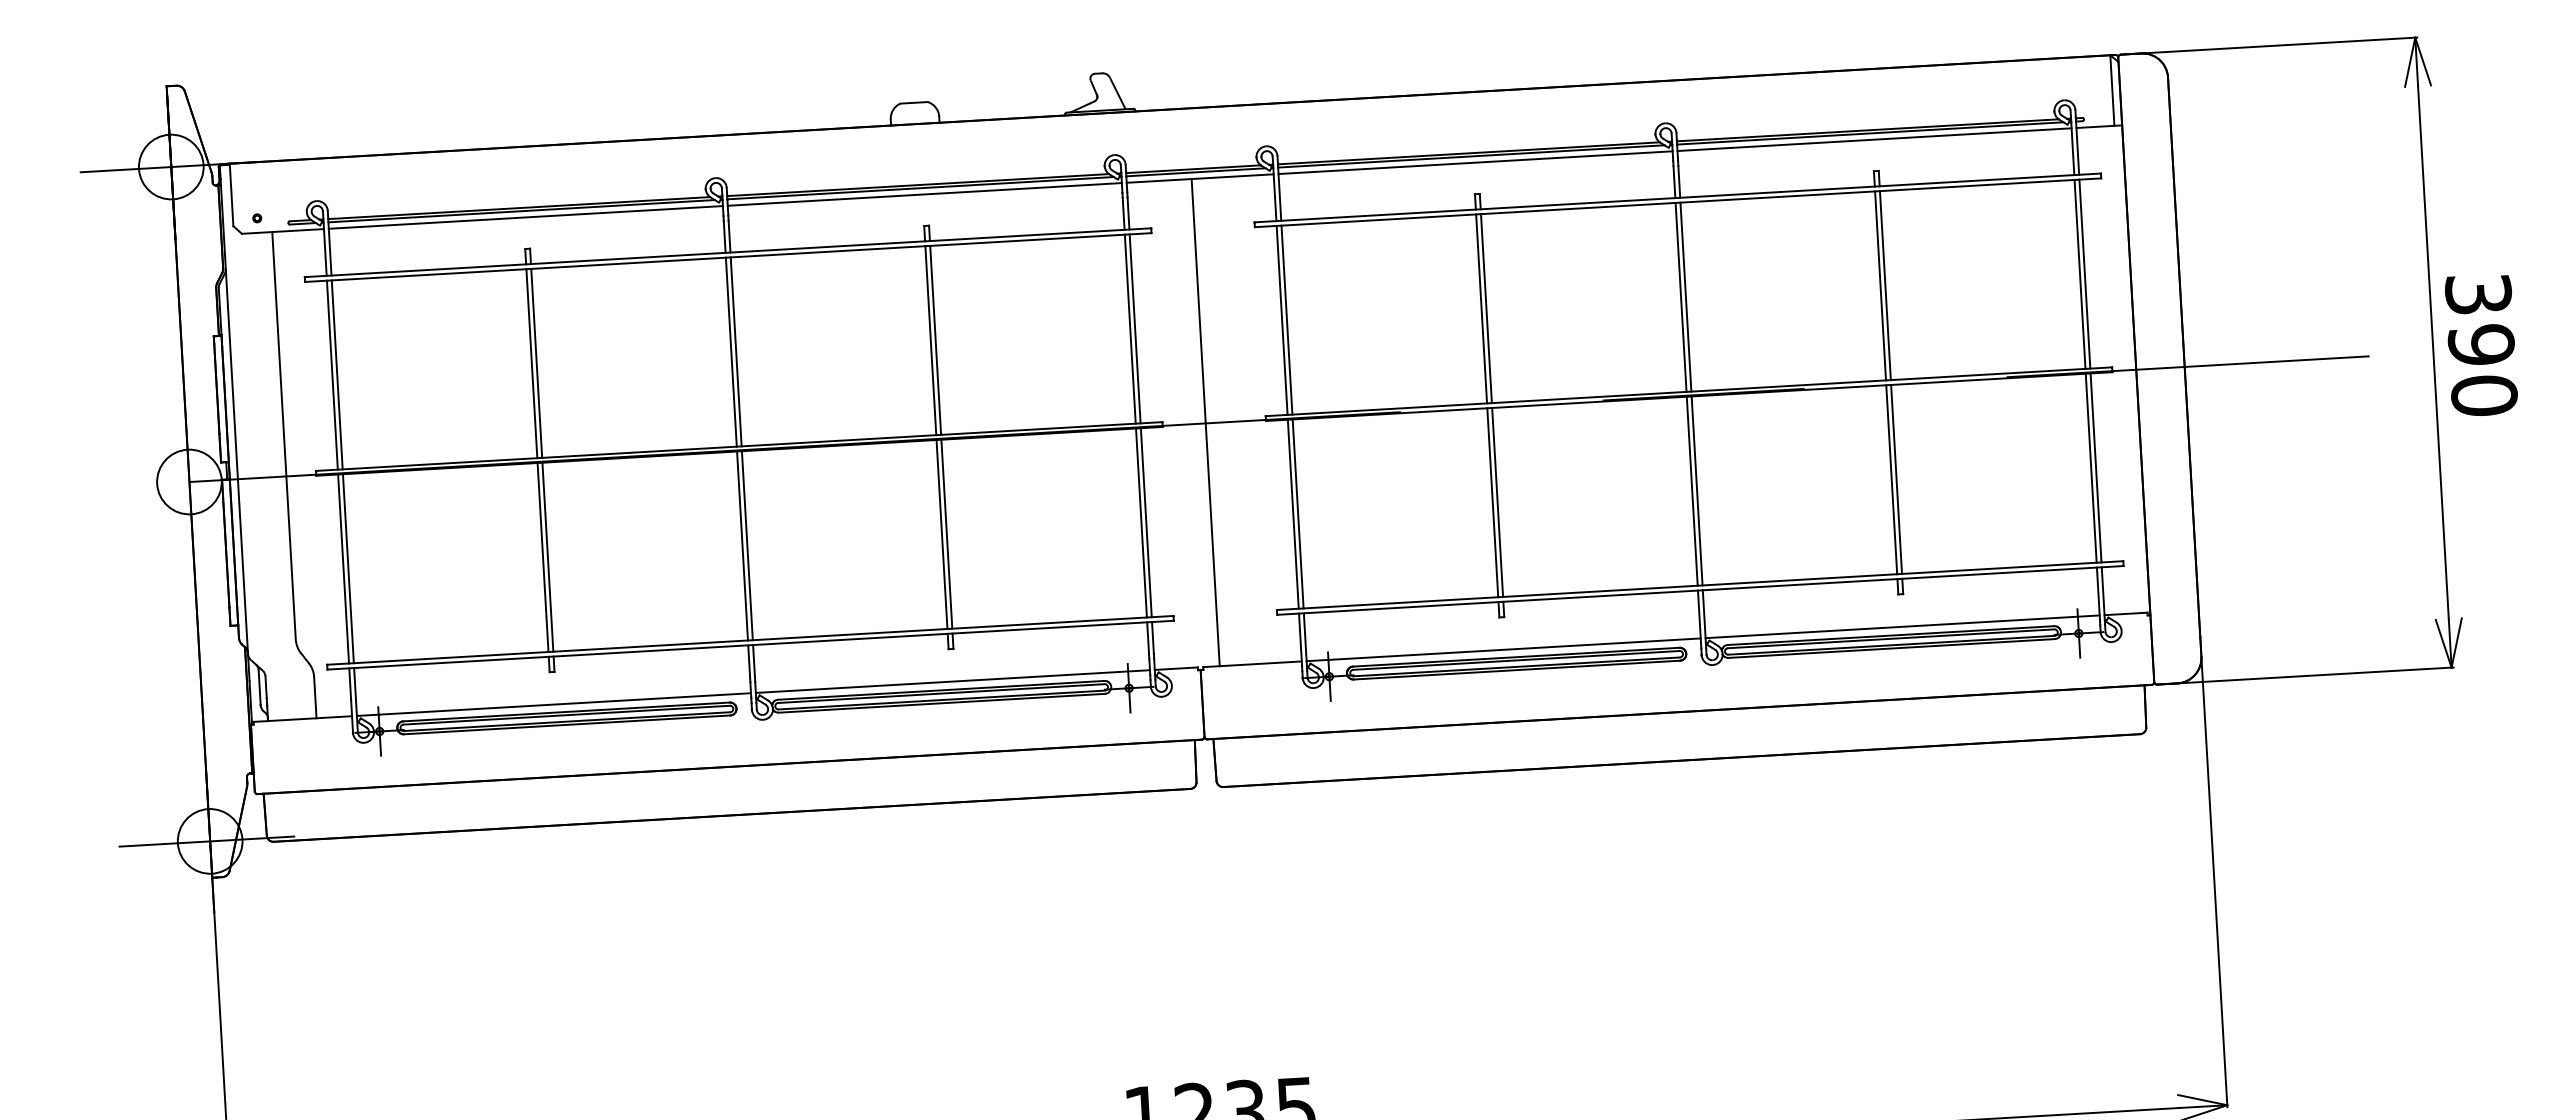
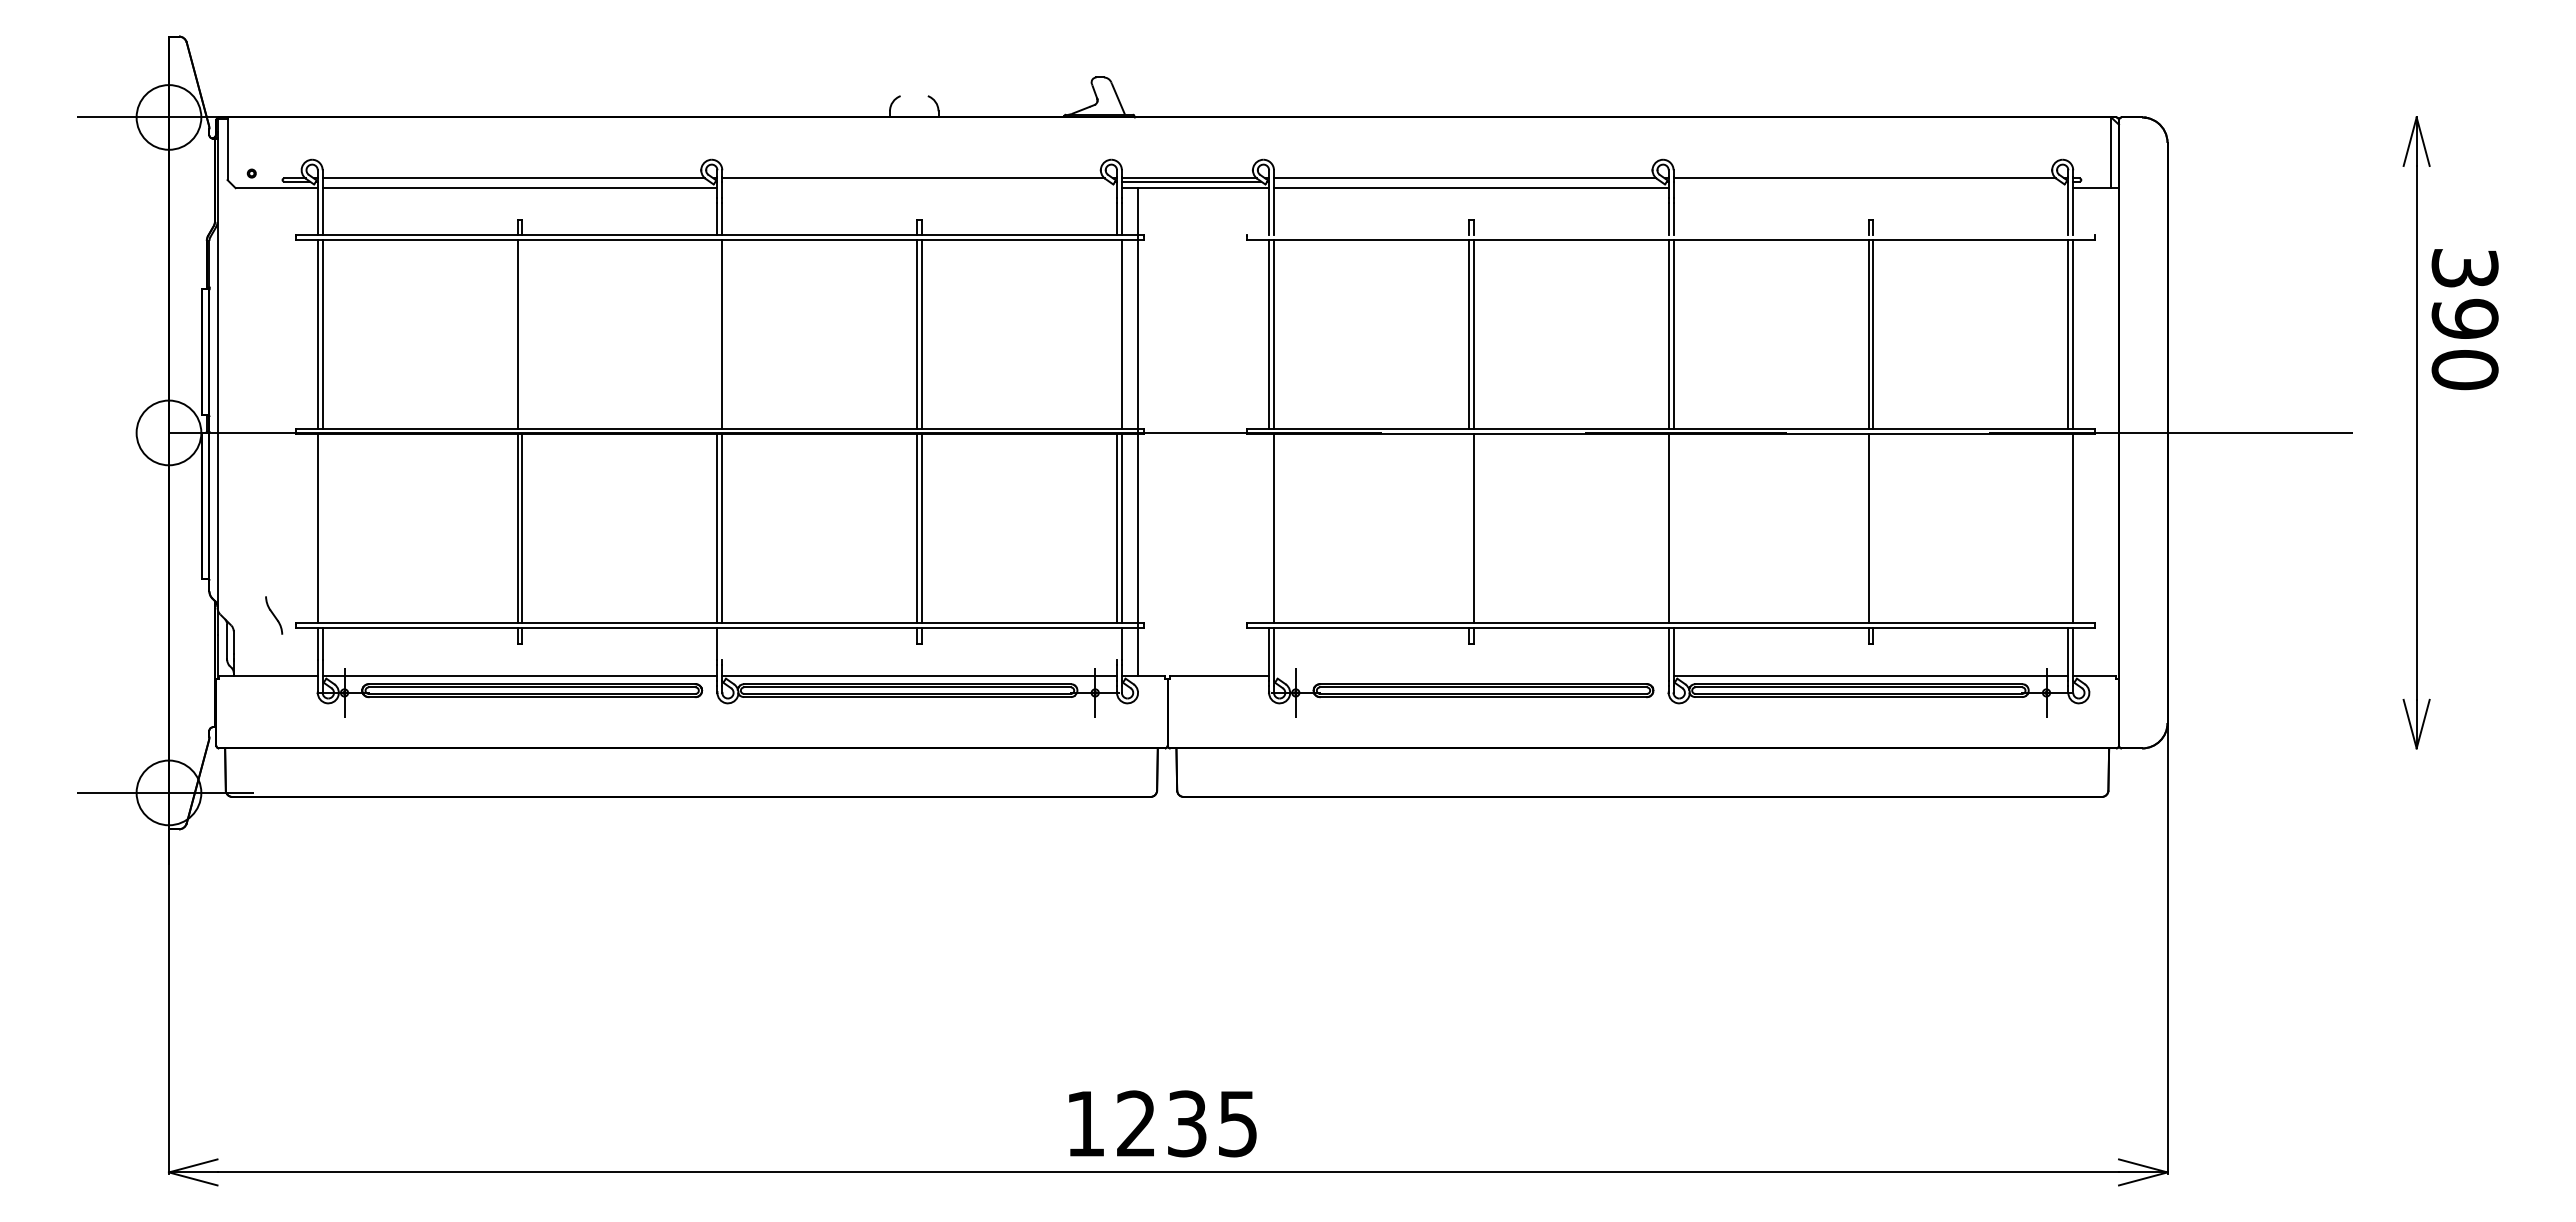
line: (2269, 46) -> (2270, 117), removed
line: (913, 103) -> (913, 96), removed
line: (1869, 133) -> (1866, 181), removed
line: (1874, 140) -> (1870, 188), removed
line: (1471, 156) -> (1467, 181), removed
line: (920, 188) -> (915, 181), removed
line: (924, 194) -> (919, 188), removed
line: (1678, 198) -> (1671, 235), removed
line: (520, 211) -> (515, 181), removed
line: (1130, 329) -> (1117, 334), removed
text: (2480, 345) -> (2464, 319), moved
line: (731, 352) -> (717, 334), removed
line: (536, 363) -> (522, 334), removed
line: (1205, 423) -> (1137, 432), moved
line: (284, 436) -> (266, 392), removed
line: (2091, 468) -> (2068, 528), removed
line: (1896, 479) -> (1873, 528), removed
line: (1696, 490) -> (1673, 528), removed
line: (1492, 502) -> (1468, 528), removed
line: (1293, 514) -> (1269, 528), removed
line: (348, 568) -> (322, 528), removed
line: (1148, 638) -> (1117, 644), removed
line: (1502, 650) -> (1470, 676), removed
line: (754, 661) -> (722, 644), removed
line: (2305, 676) -> (2270, 748), removed
line: (315, 697) -> (282, 655), removed

